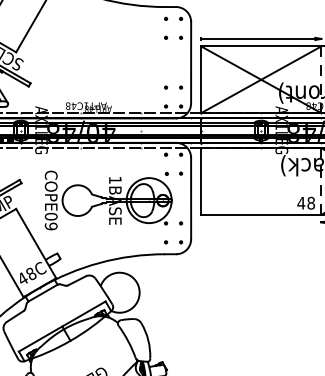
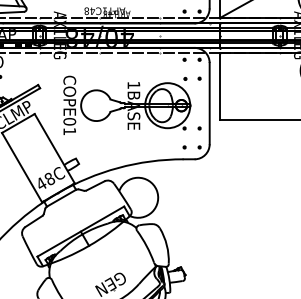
text: (50, 226) -> (69, 131), COPE09 -> COPE01

